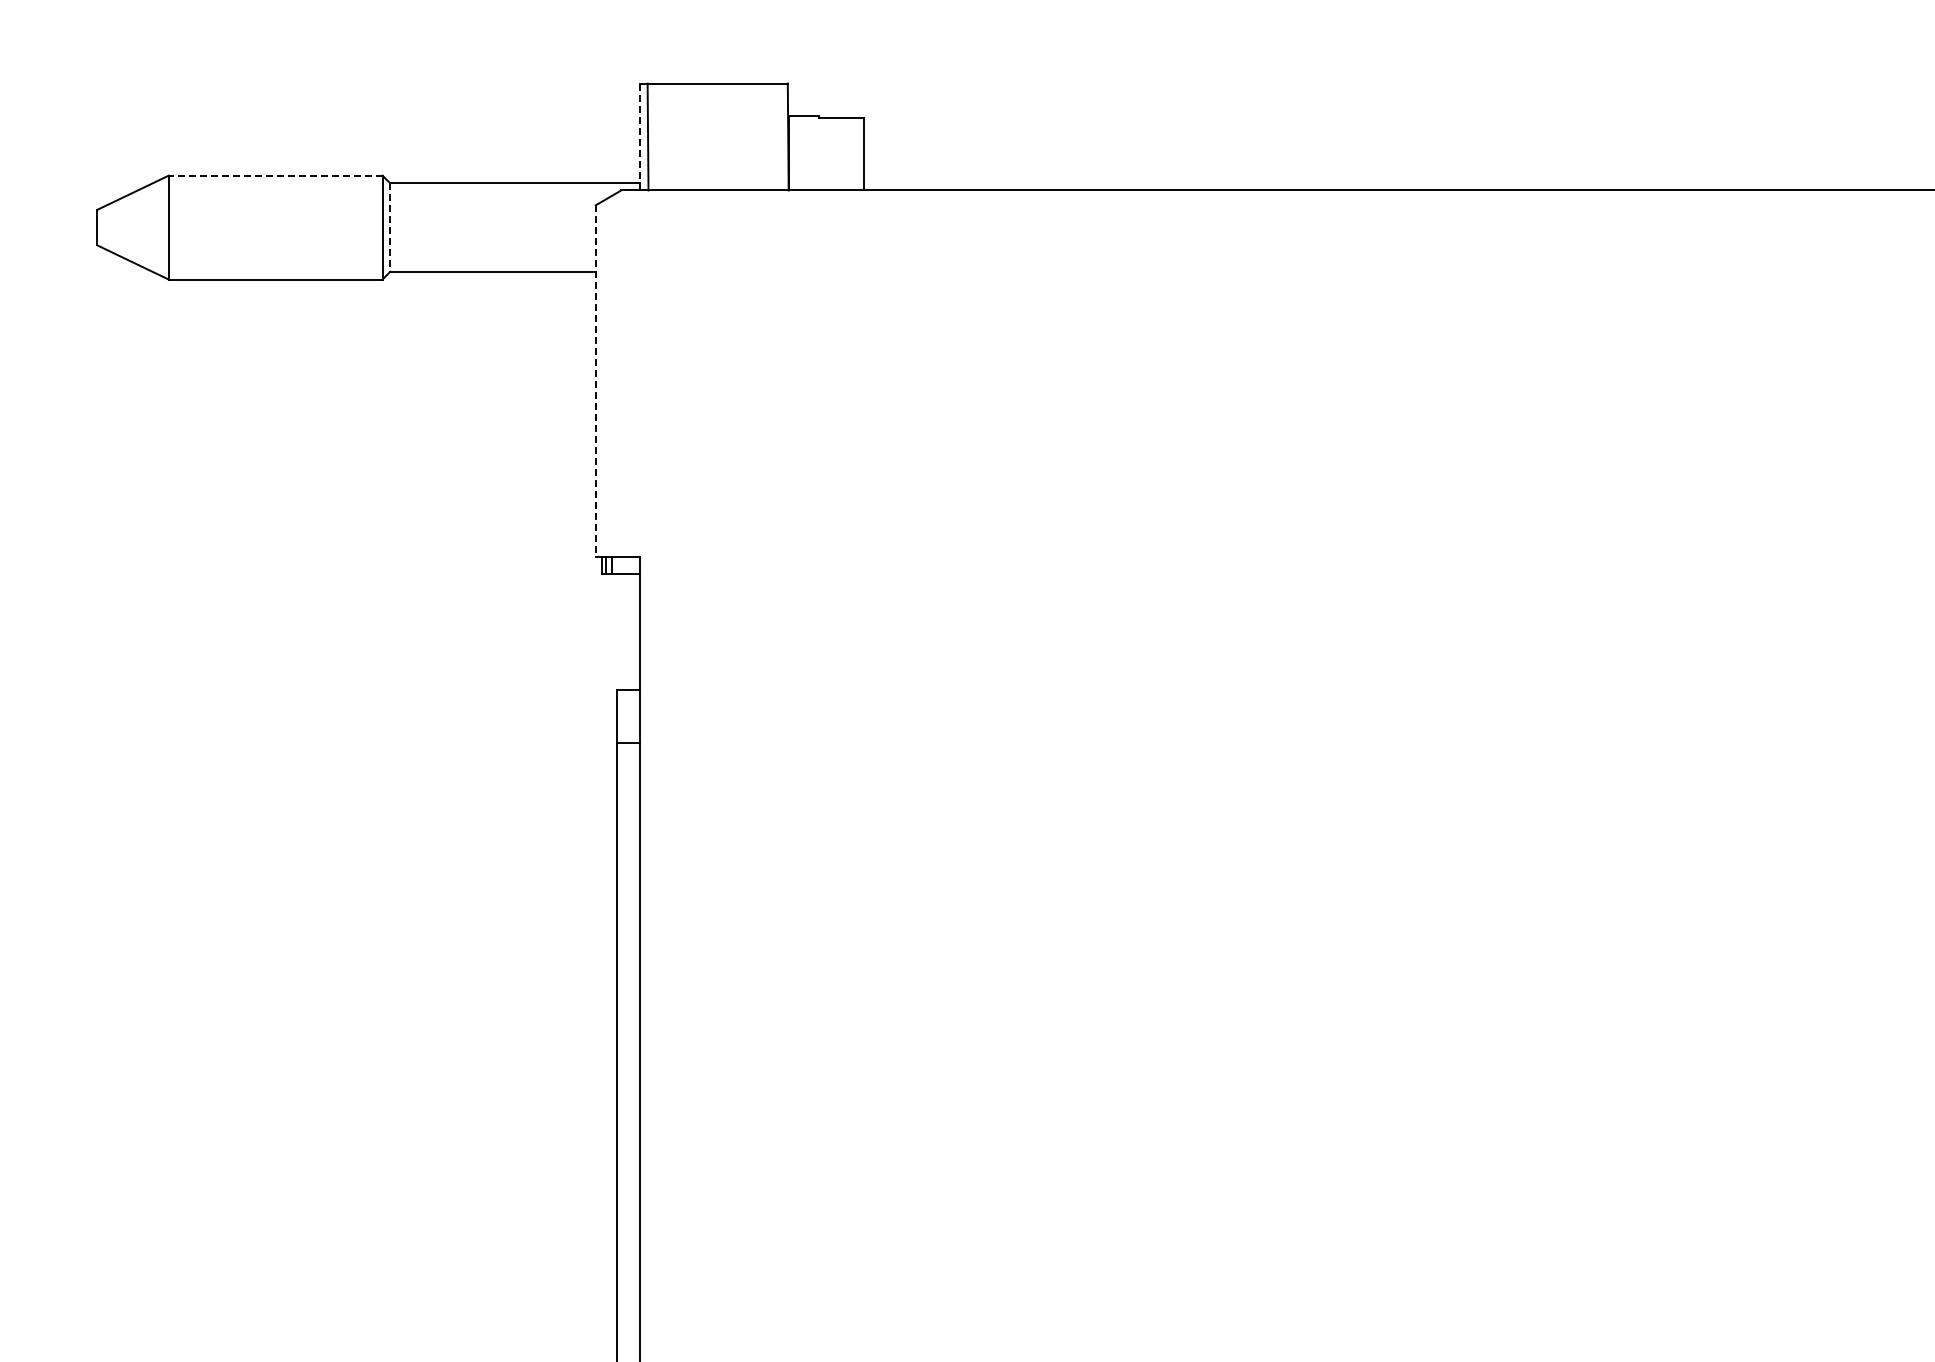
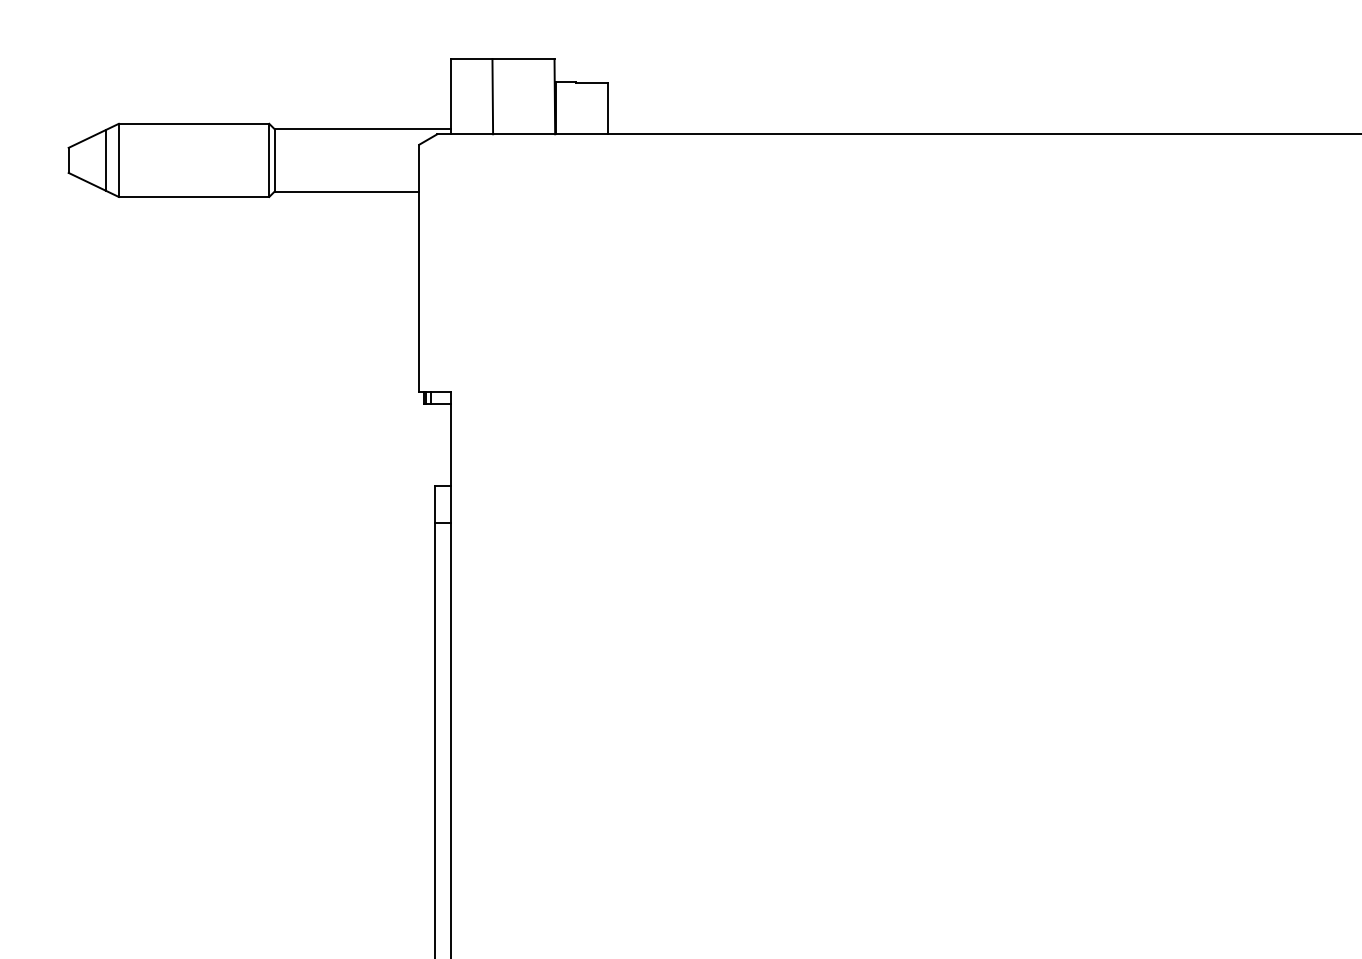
line: (647, 136) -> (492, 96), moved
line: (640, 137) -> (450, 96), dashed -> solid
line: (275, 175) -> (193, 123), dashed -> solid
line: (150, 227) -> (105, 160), added
line: (390, 228) -> (274, 161), dashed -> solid
line: (595, 381) -> (419, 268), dashed -> solid

